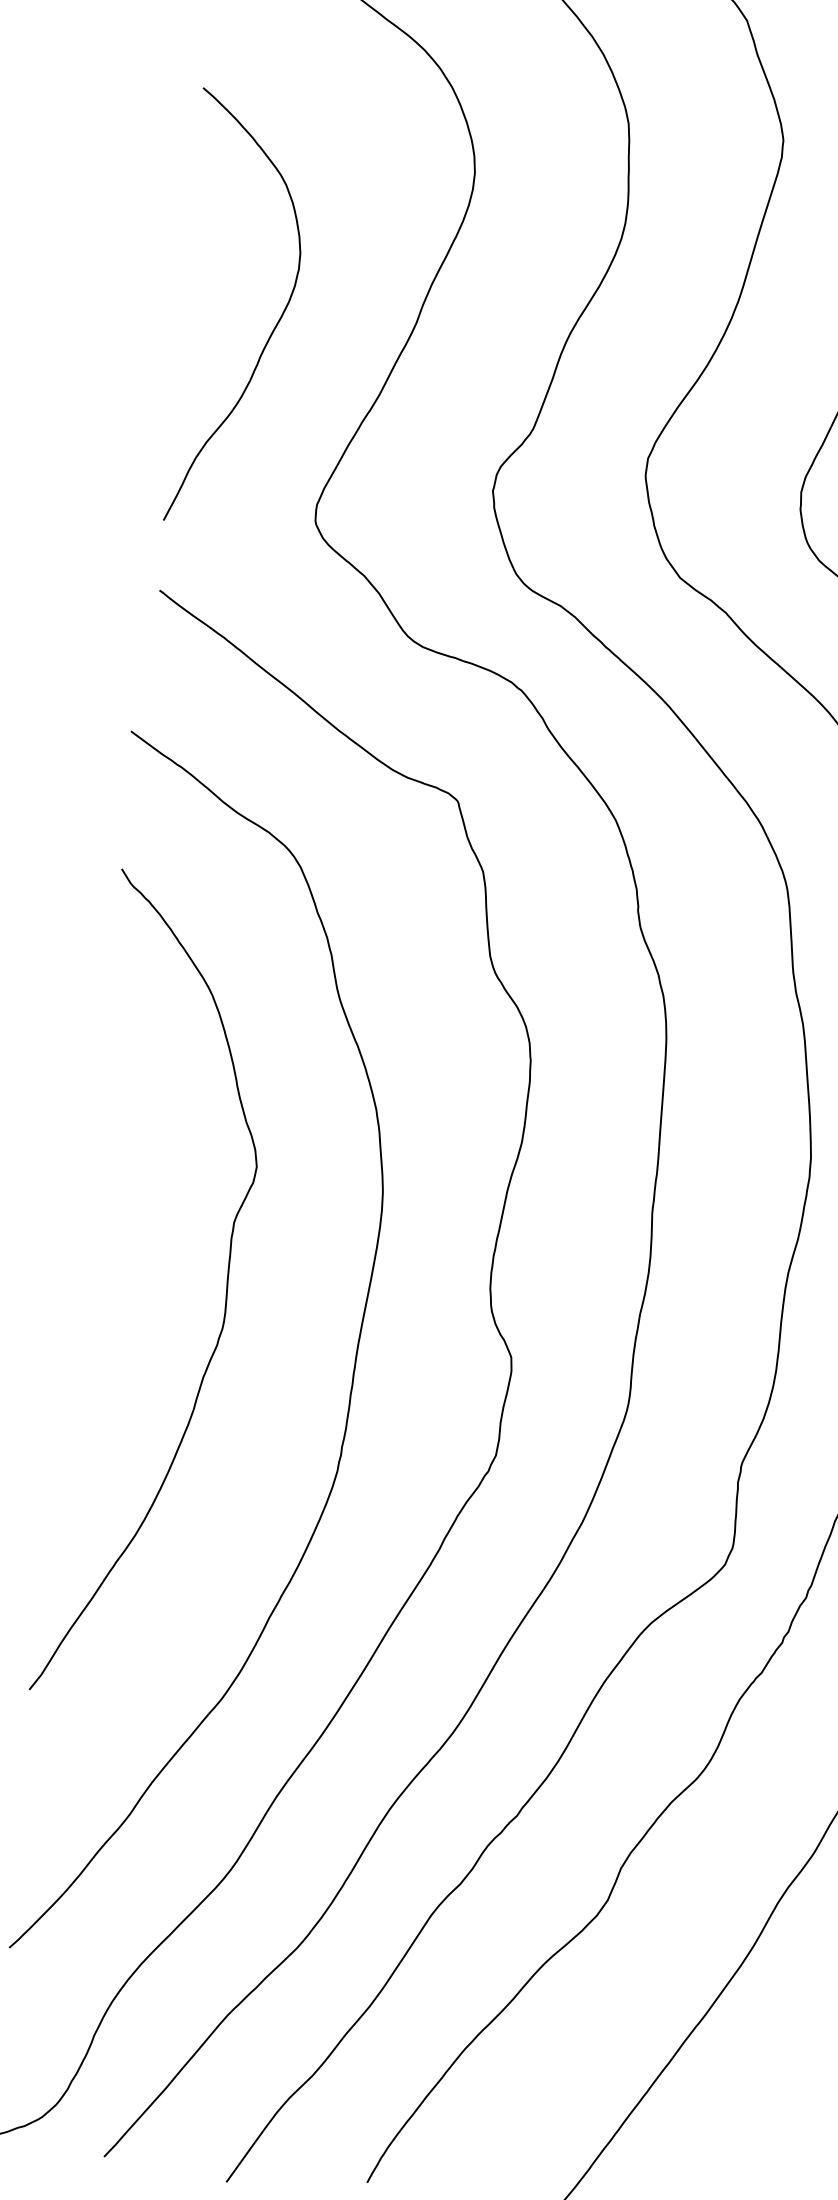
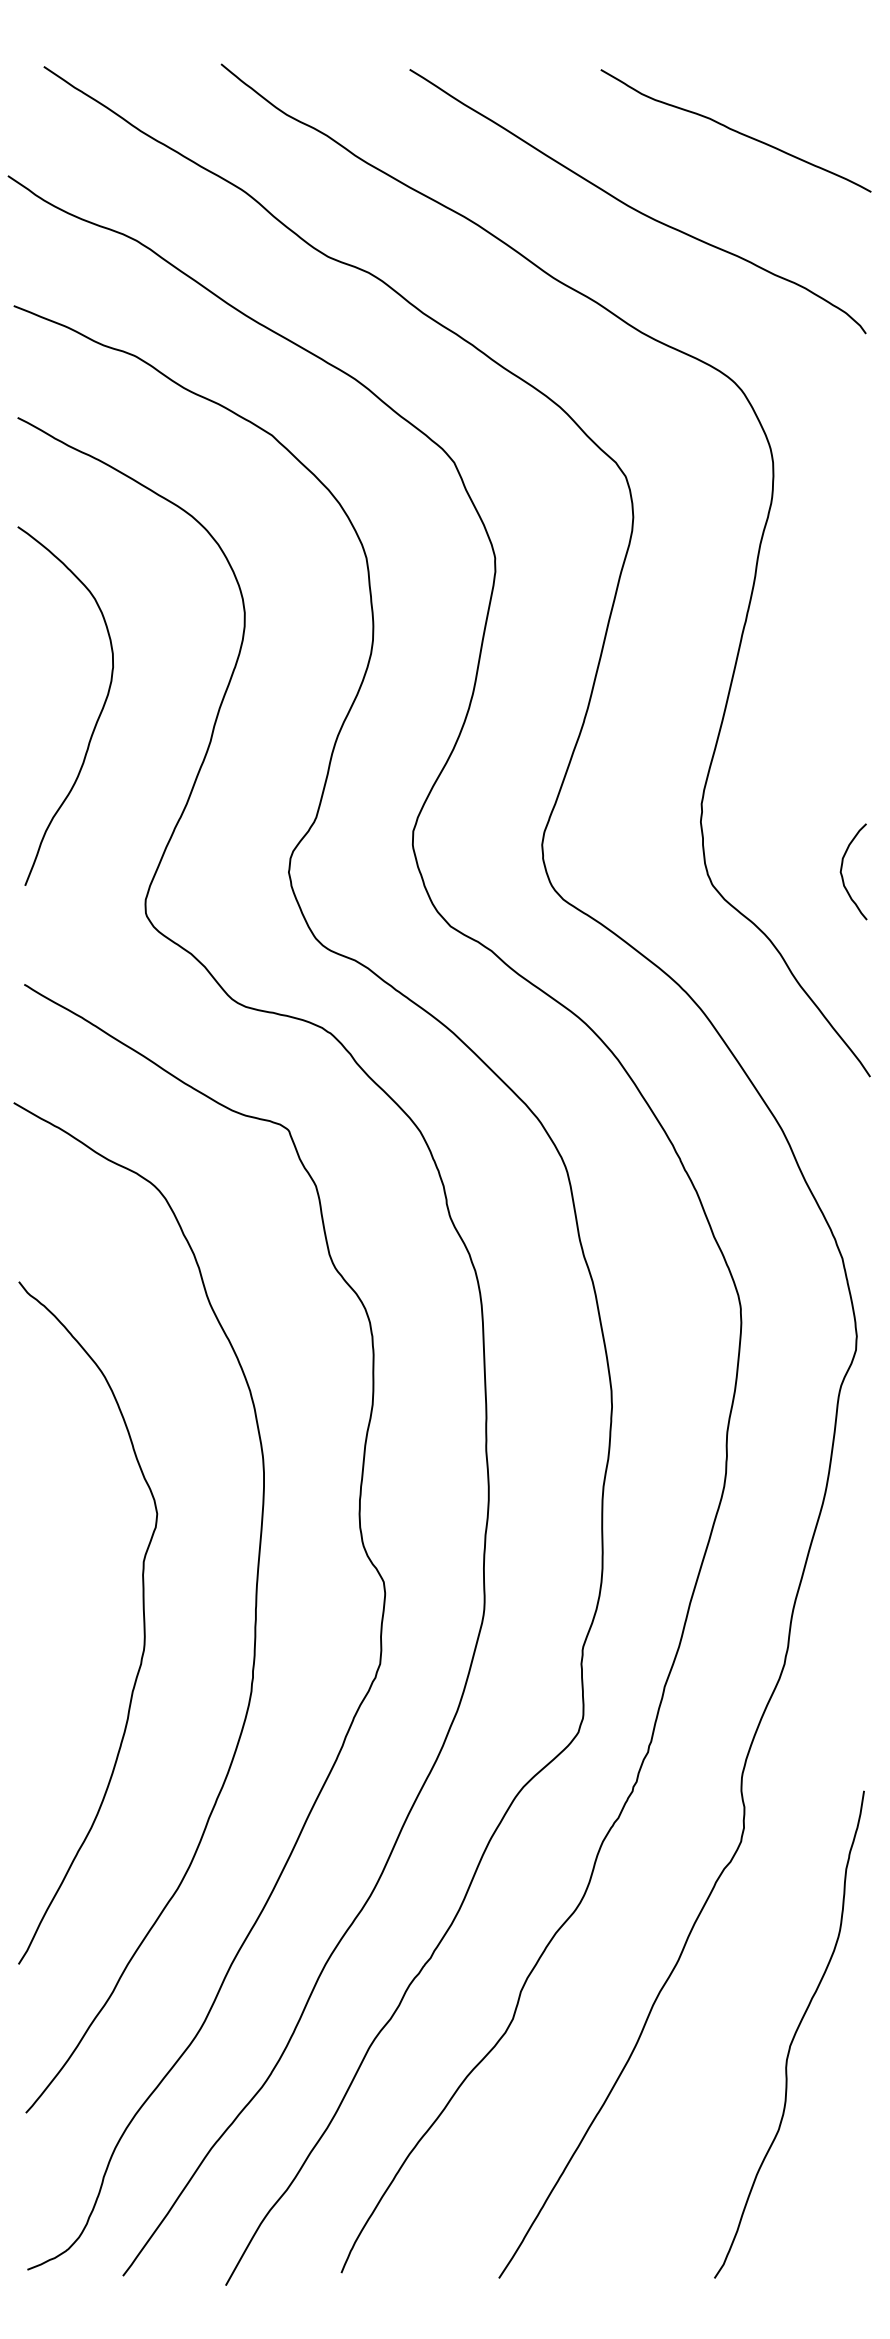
curve: (271, 331) -> (96, 720), moved
curve: (225, 1295) -> (143, 1622), moved

